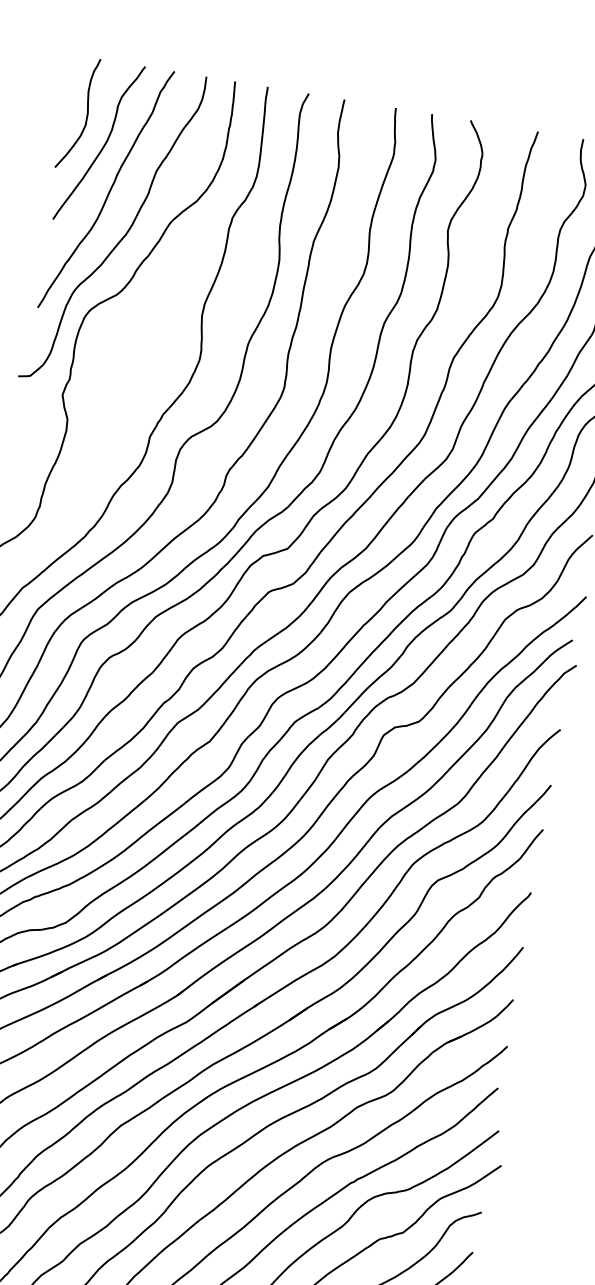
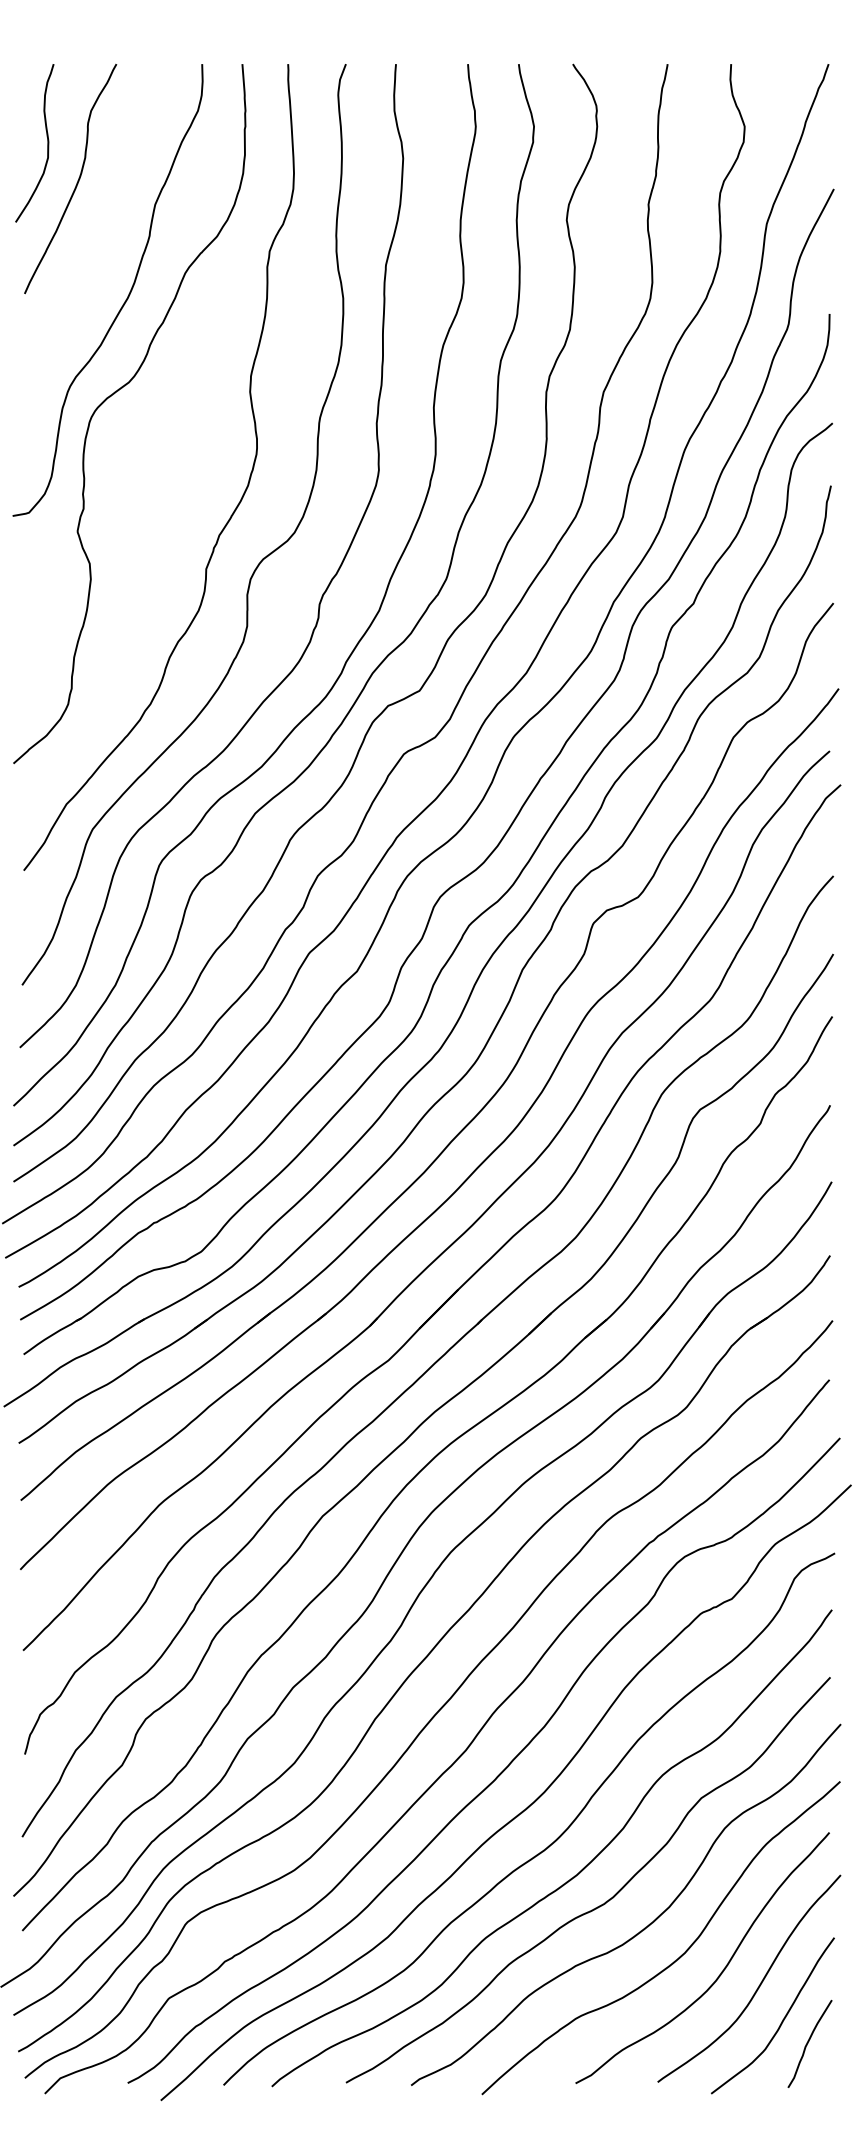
curve: (109, 189) -> (95, 240), removed

